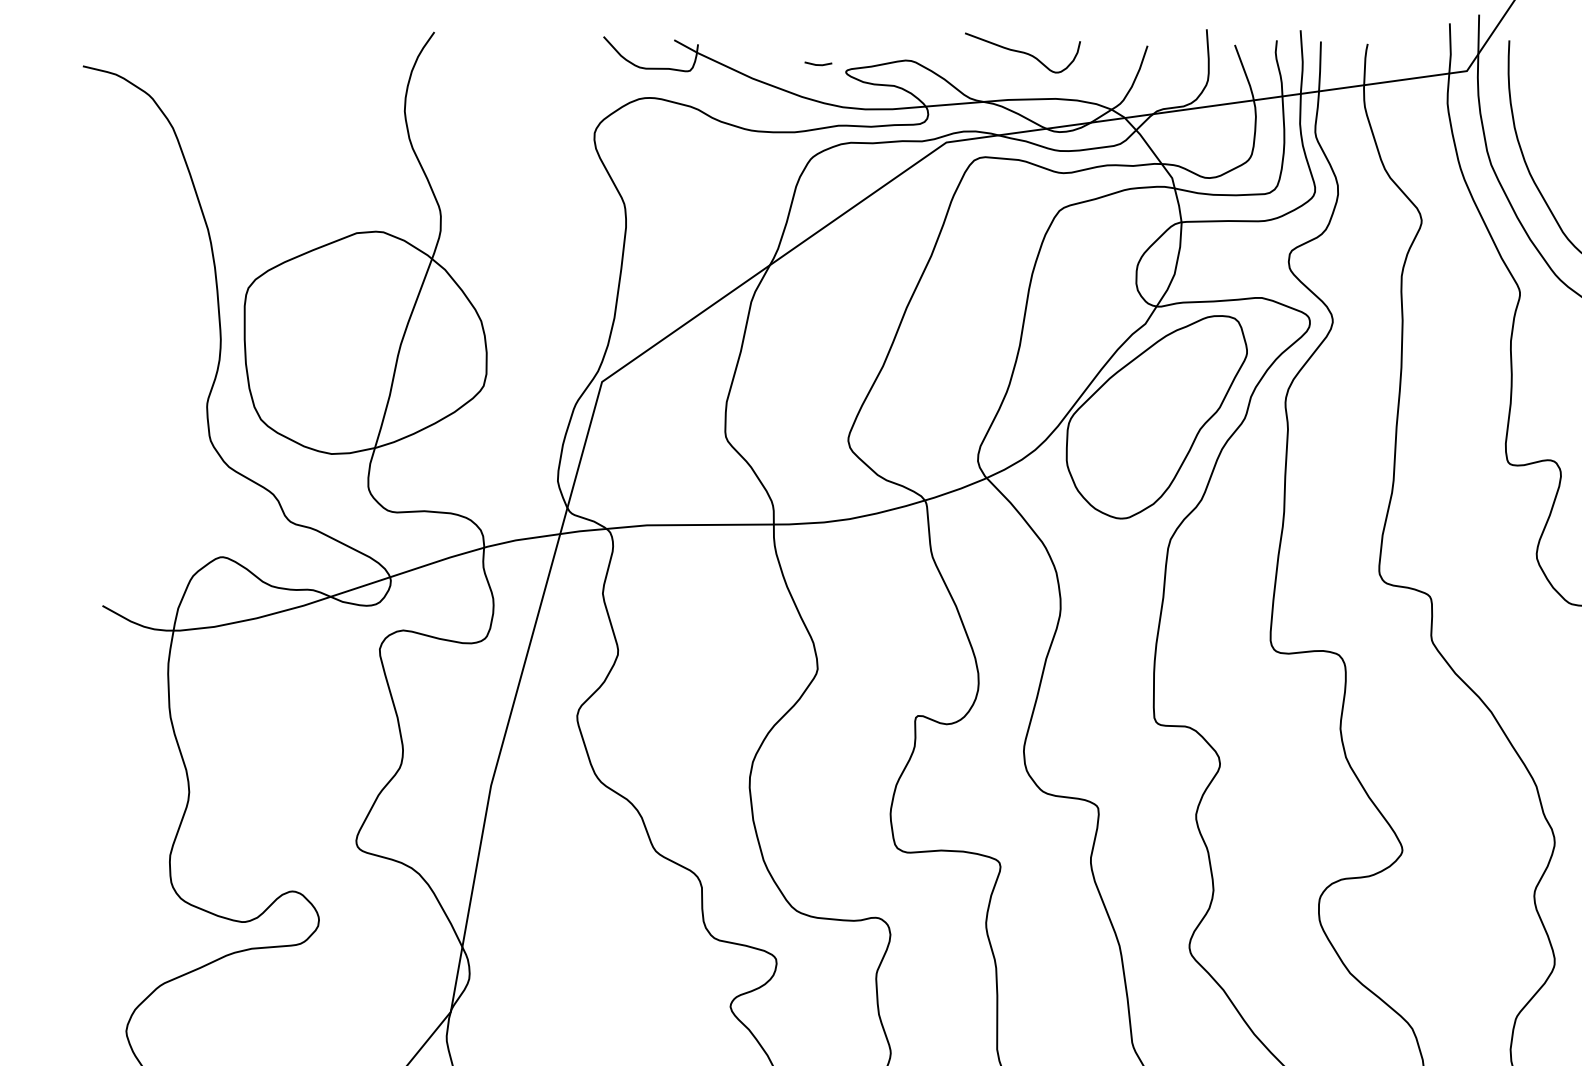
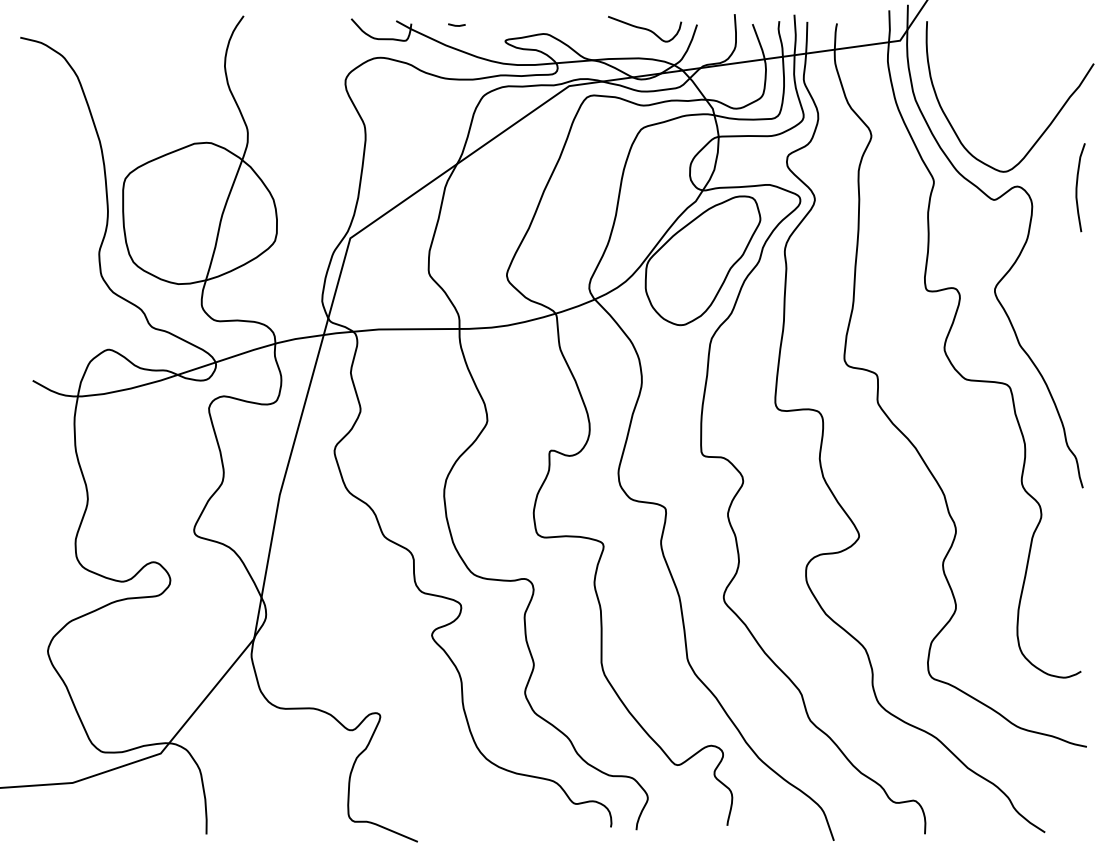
curve: (1023, 53) -> (645, 29), moved
line: (816, 62) -> (455, 24), moved

